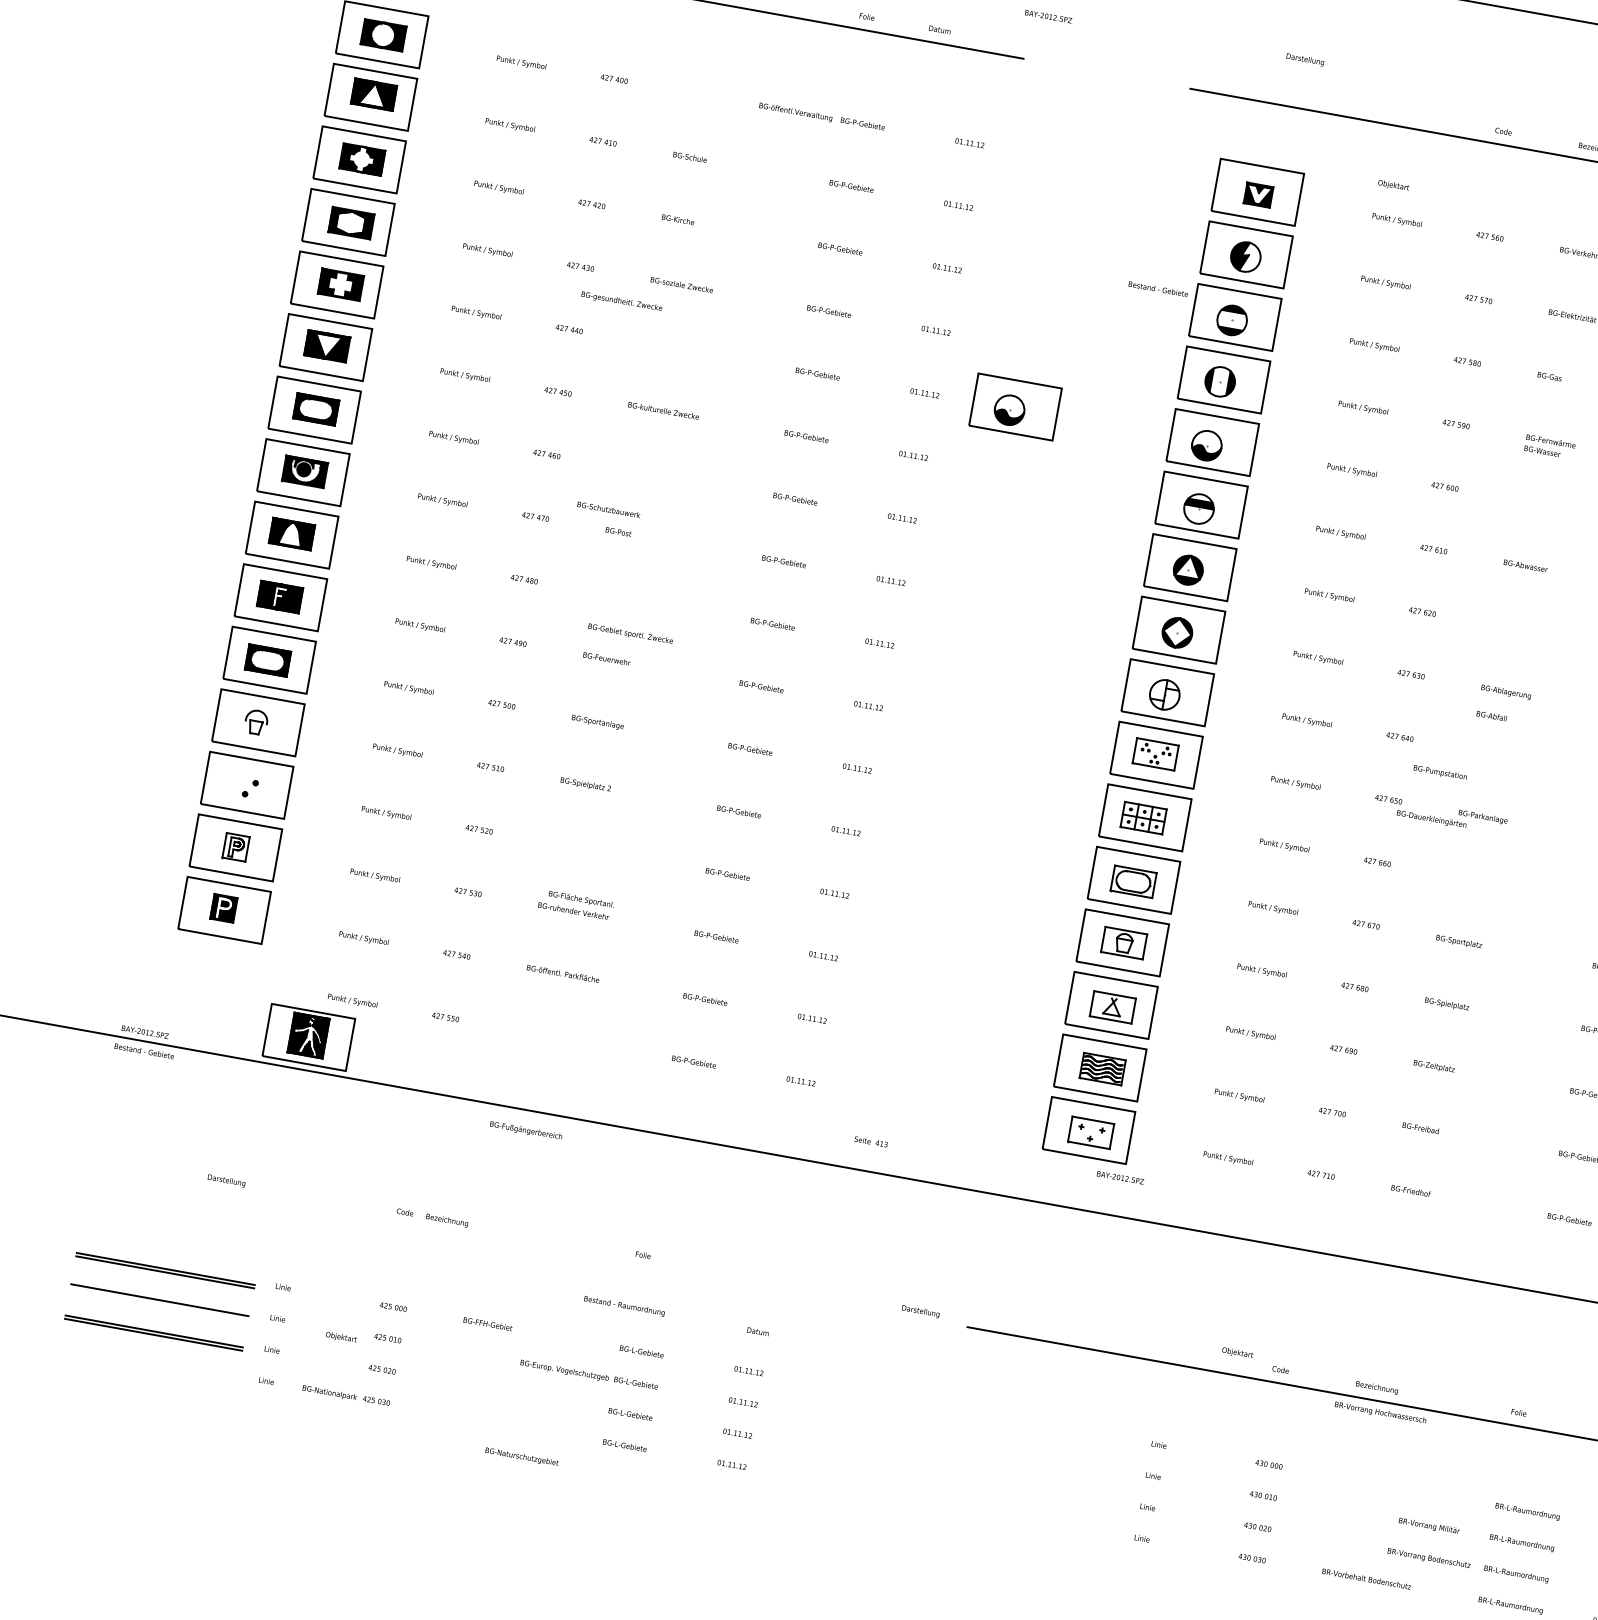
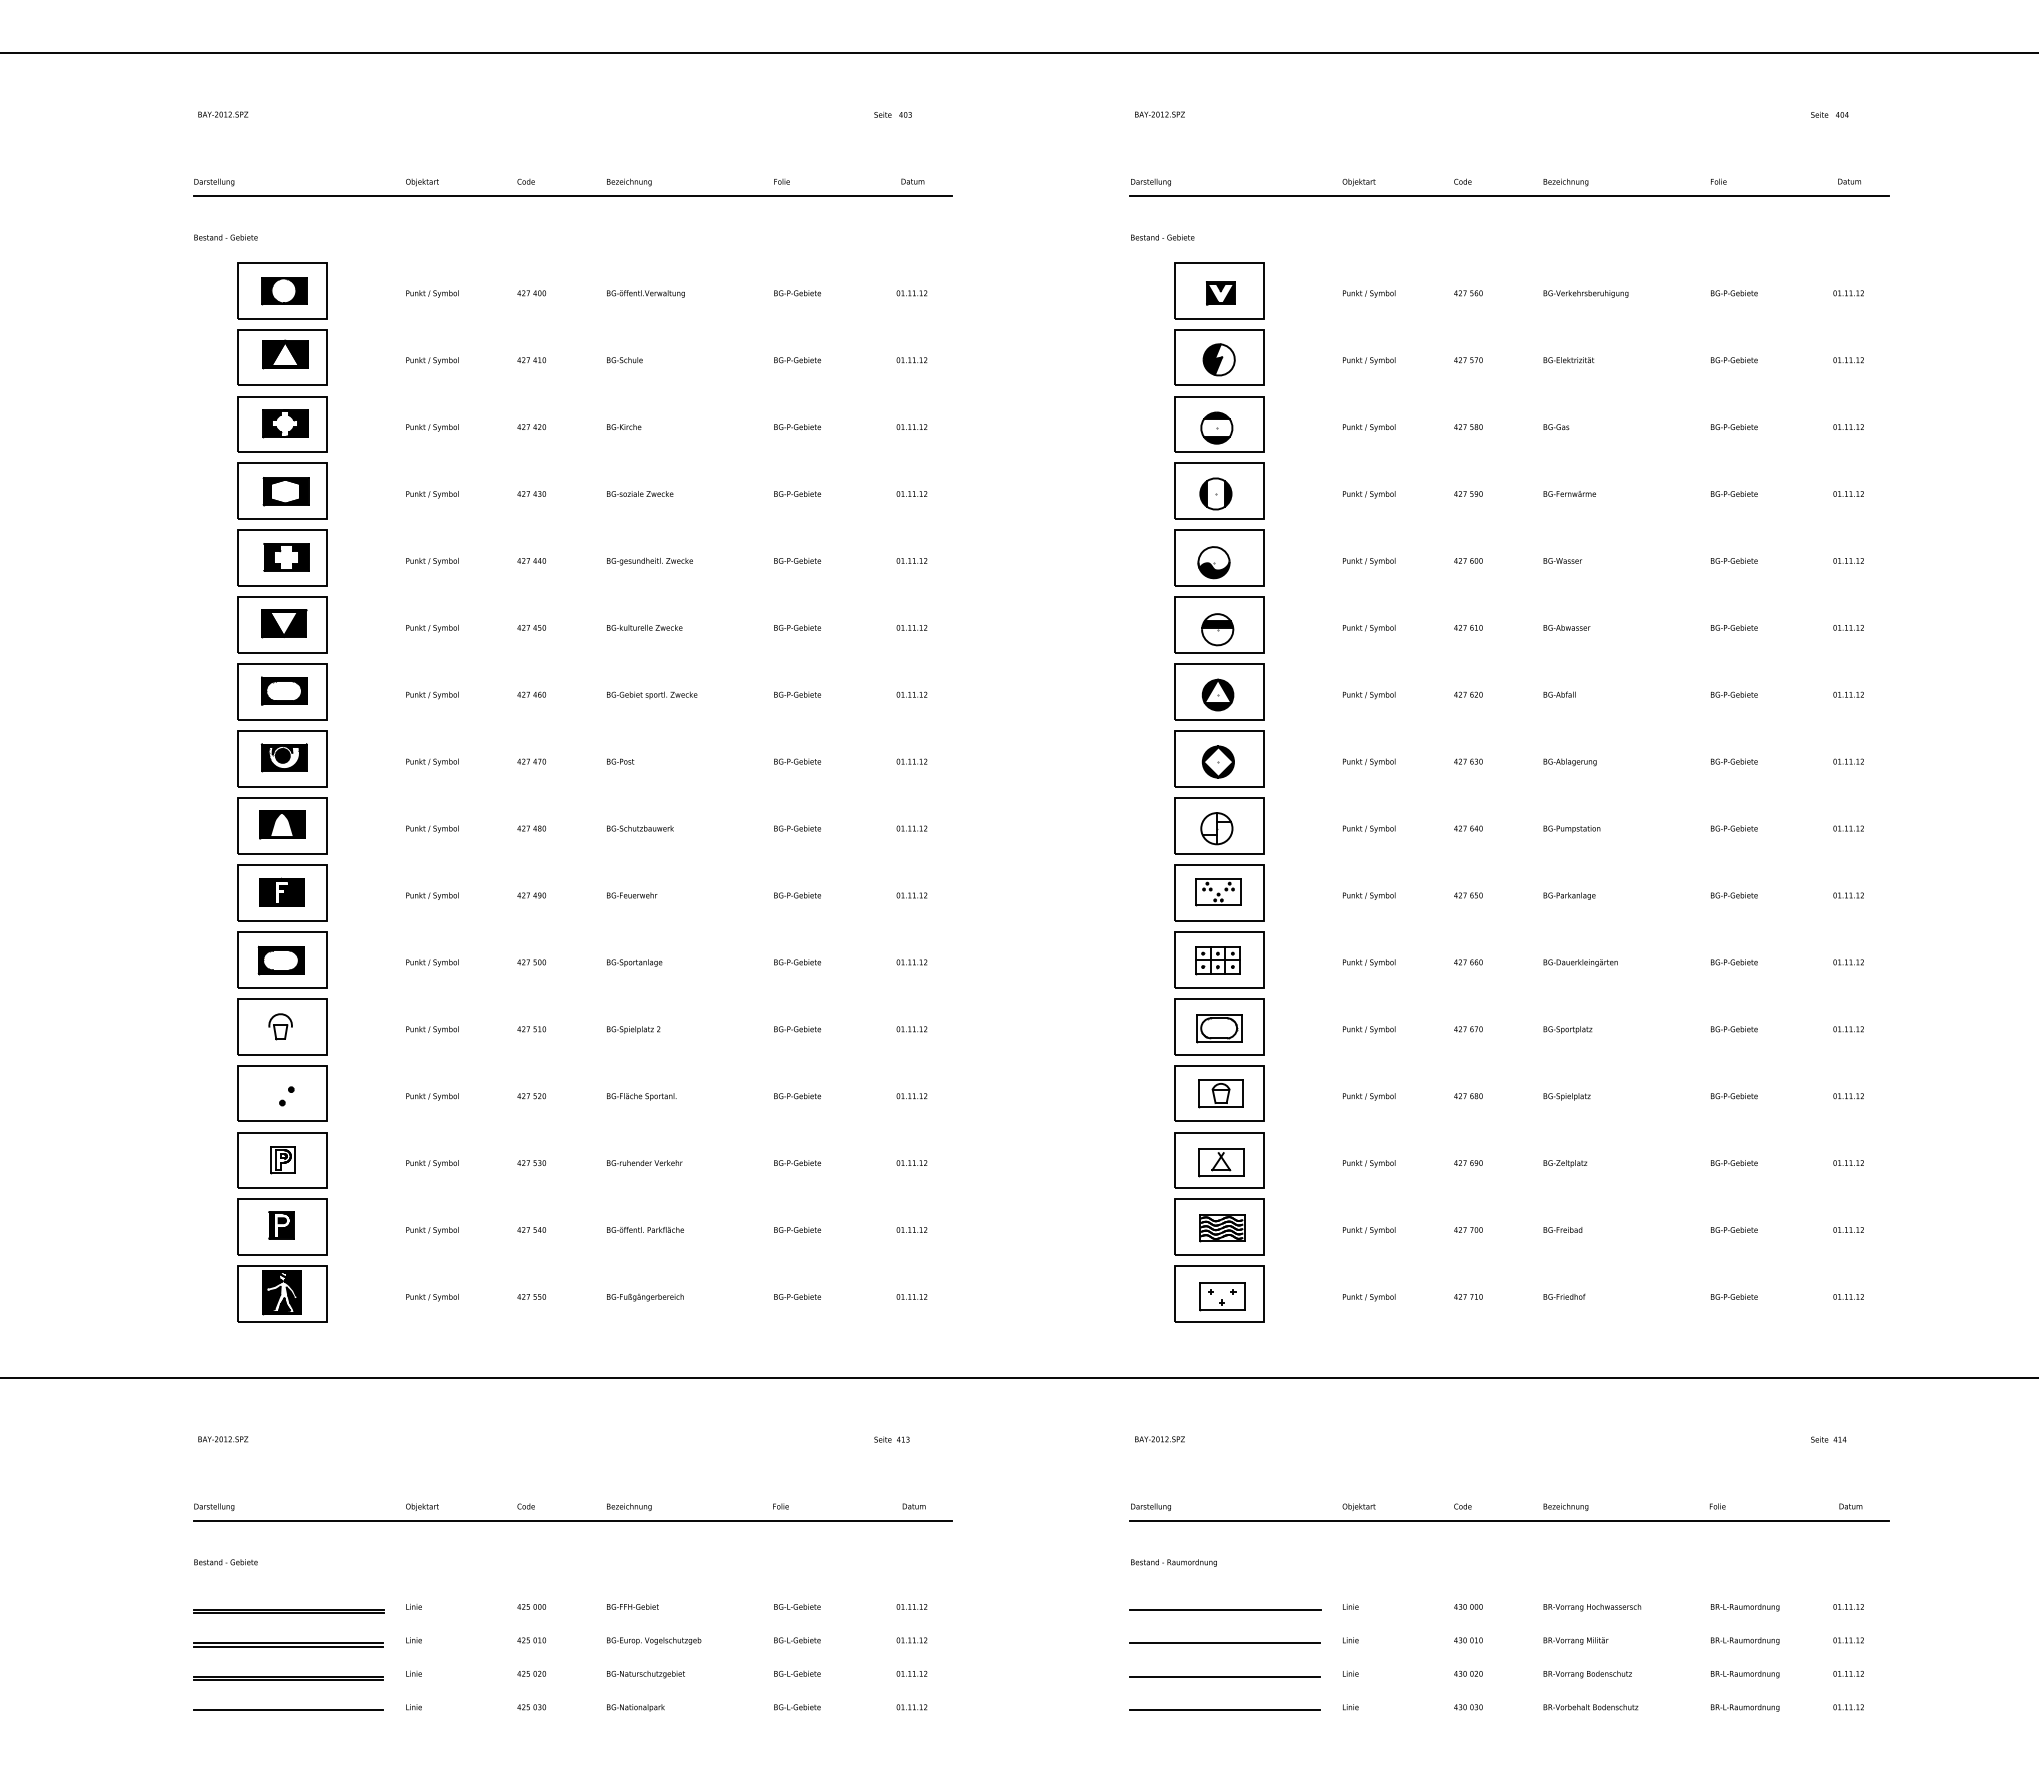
text: (1048, 16) -> (1159, 114), moved
text: (939, 29) -> (912, 181), moved
text: (1304, 59) -> (1150, 182), moved
text: (795, 111) -> (645, 293), moved
text: (1393, 185) -> (1358, 182), moved
text: (1158, 289) -> (1162, 237), moved
text: (621, 301) -> (649, 561), moved
part: (1015, 406) -> (1008, 557), removed
text: (1542, 450) -> (1562, 560), moved
text: (609, 509) -> (640, 828), moved
text: (631, 634) -> (652, 695), moved
text: (1491, 715) -> (1559, 694), moved
text: (1440, 772) -> (1571, 828), moved
text: (1431, 818) -> (1580, 962), moved
text: (581, 899) -> (641, 1096), moved
text: (145, 1032) -> (223, 1439), moved
part: (308, 1036) -> (282, 1293), moved
text: (143, 1051) -> (225, 1562), moved
text: (526, 1130) -> (645, 1297), moved
text: (870, 1141) -> (891, 1439), moved
text: (1119, 1177) -> (1159, 1439), moved
text: (226, 1180) -> (214, 1506), moved
text: (447, 1219) -> (629, 1506), moved
line: (446, 1233) -> (572, 1520), added
line: (159, 1303) -> (288, 1646), added
text: (624, 1305) -> (1173, 1562), moved
text: (920, 1310) -> (1150, 1506), moved
text: (757, 1331) -> (913, 1506), moved
text: (341, 1336) -> (422, 1506), moved
text: (1237, 1352) -> (1358, 1506), moved
line: (148, 1362) -> (288, 1709), added
text: (565, 1370) -> (654, 1640), moved
text: (329, 1392) -> (635, 1707), moved
text: (1380, 1412) -> (1592, 1607), moved
line: (1041, 1426) -> (1225, 1609), added
text: (521, 1457) -> (645, 1674), moved
line: (1034, 1457) -> (1224, 1643), added
line: (1029, 1488) -> (1224, 1676), added
line: (1023, 1520) -> (1224, 1710), added
text: (1428, 1525) -> (1575, 1640), moved
text: (1428, 1558) -> (1587, 1674), moved

